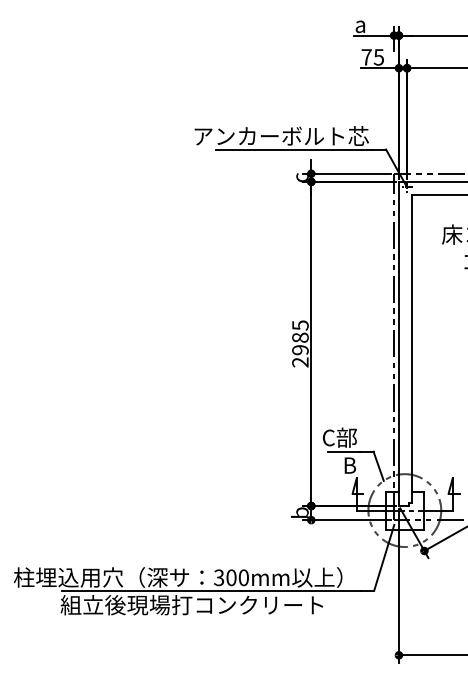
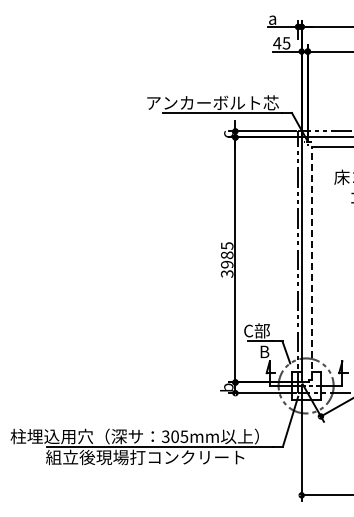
text: (366, 57) -> (277, 43), 75 -> 45
line: (411, 348) -> (311, 263), solid -> dashed
text: (300, 361) -> (227, 273), 2985 -> 3985
text: (243, 577) -> (184, 436), 300mm -> 305mm

